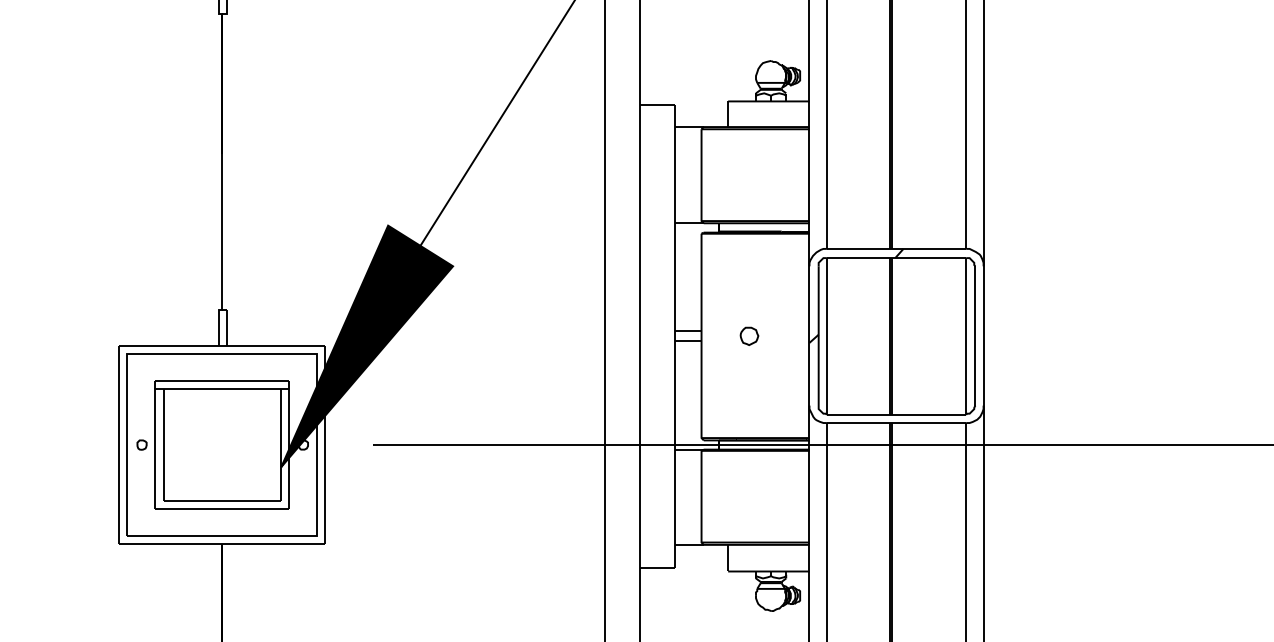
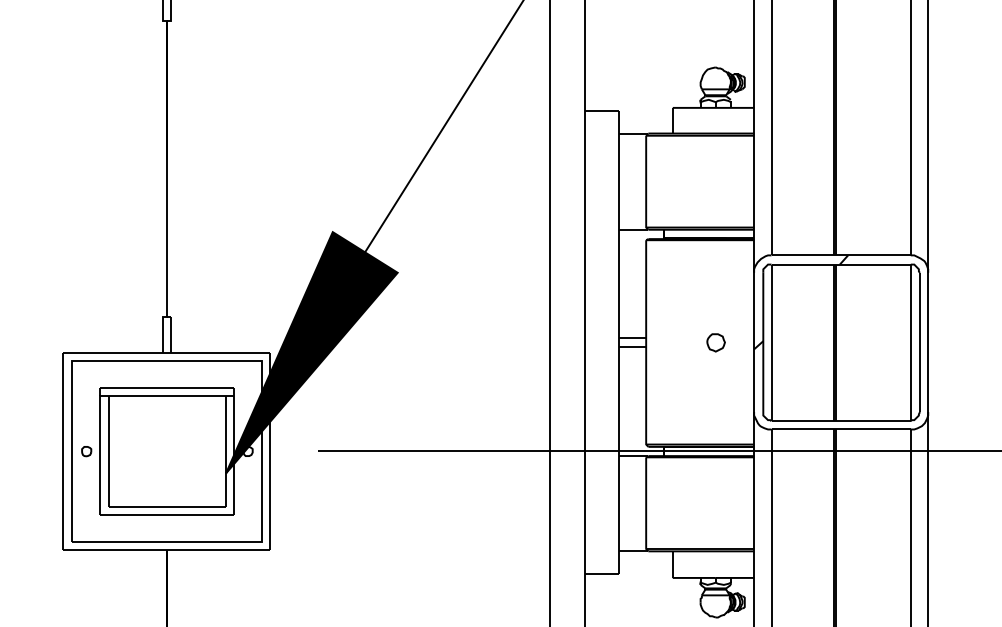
part: (749, 335) -> (716, 341), moved

